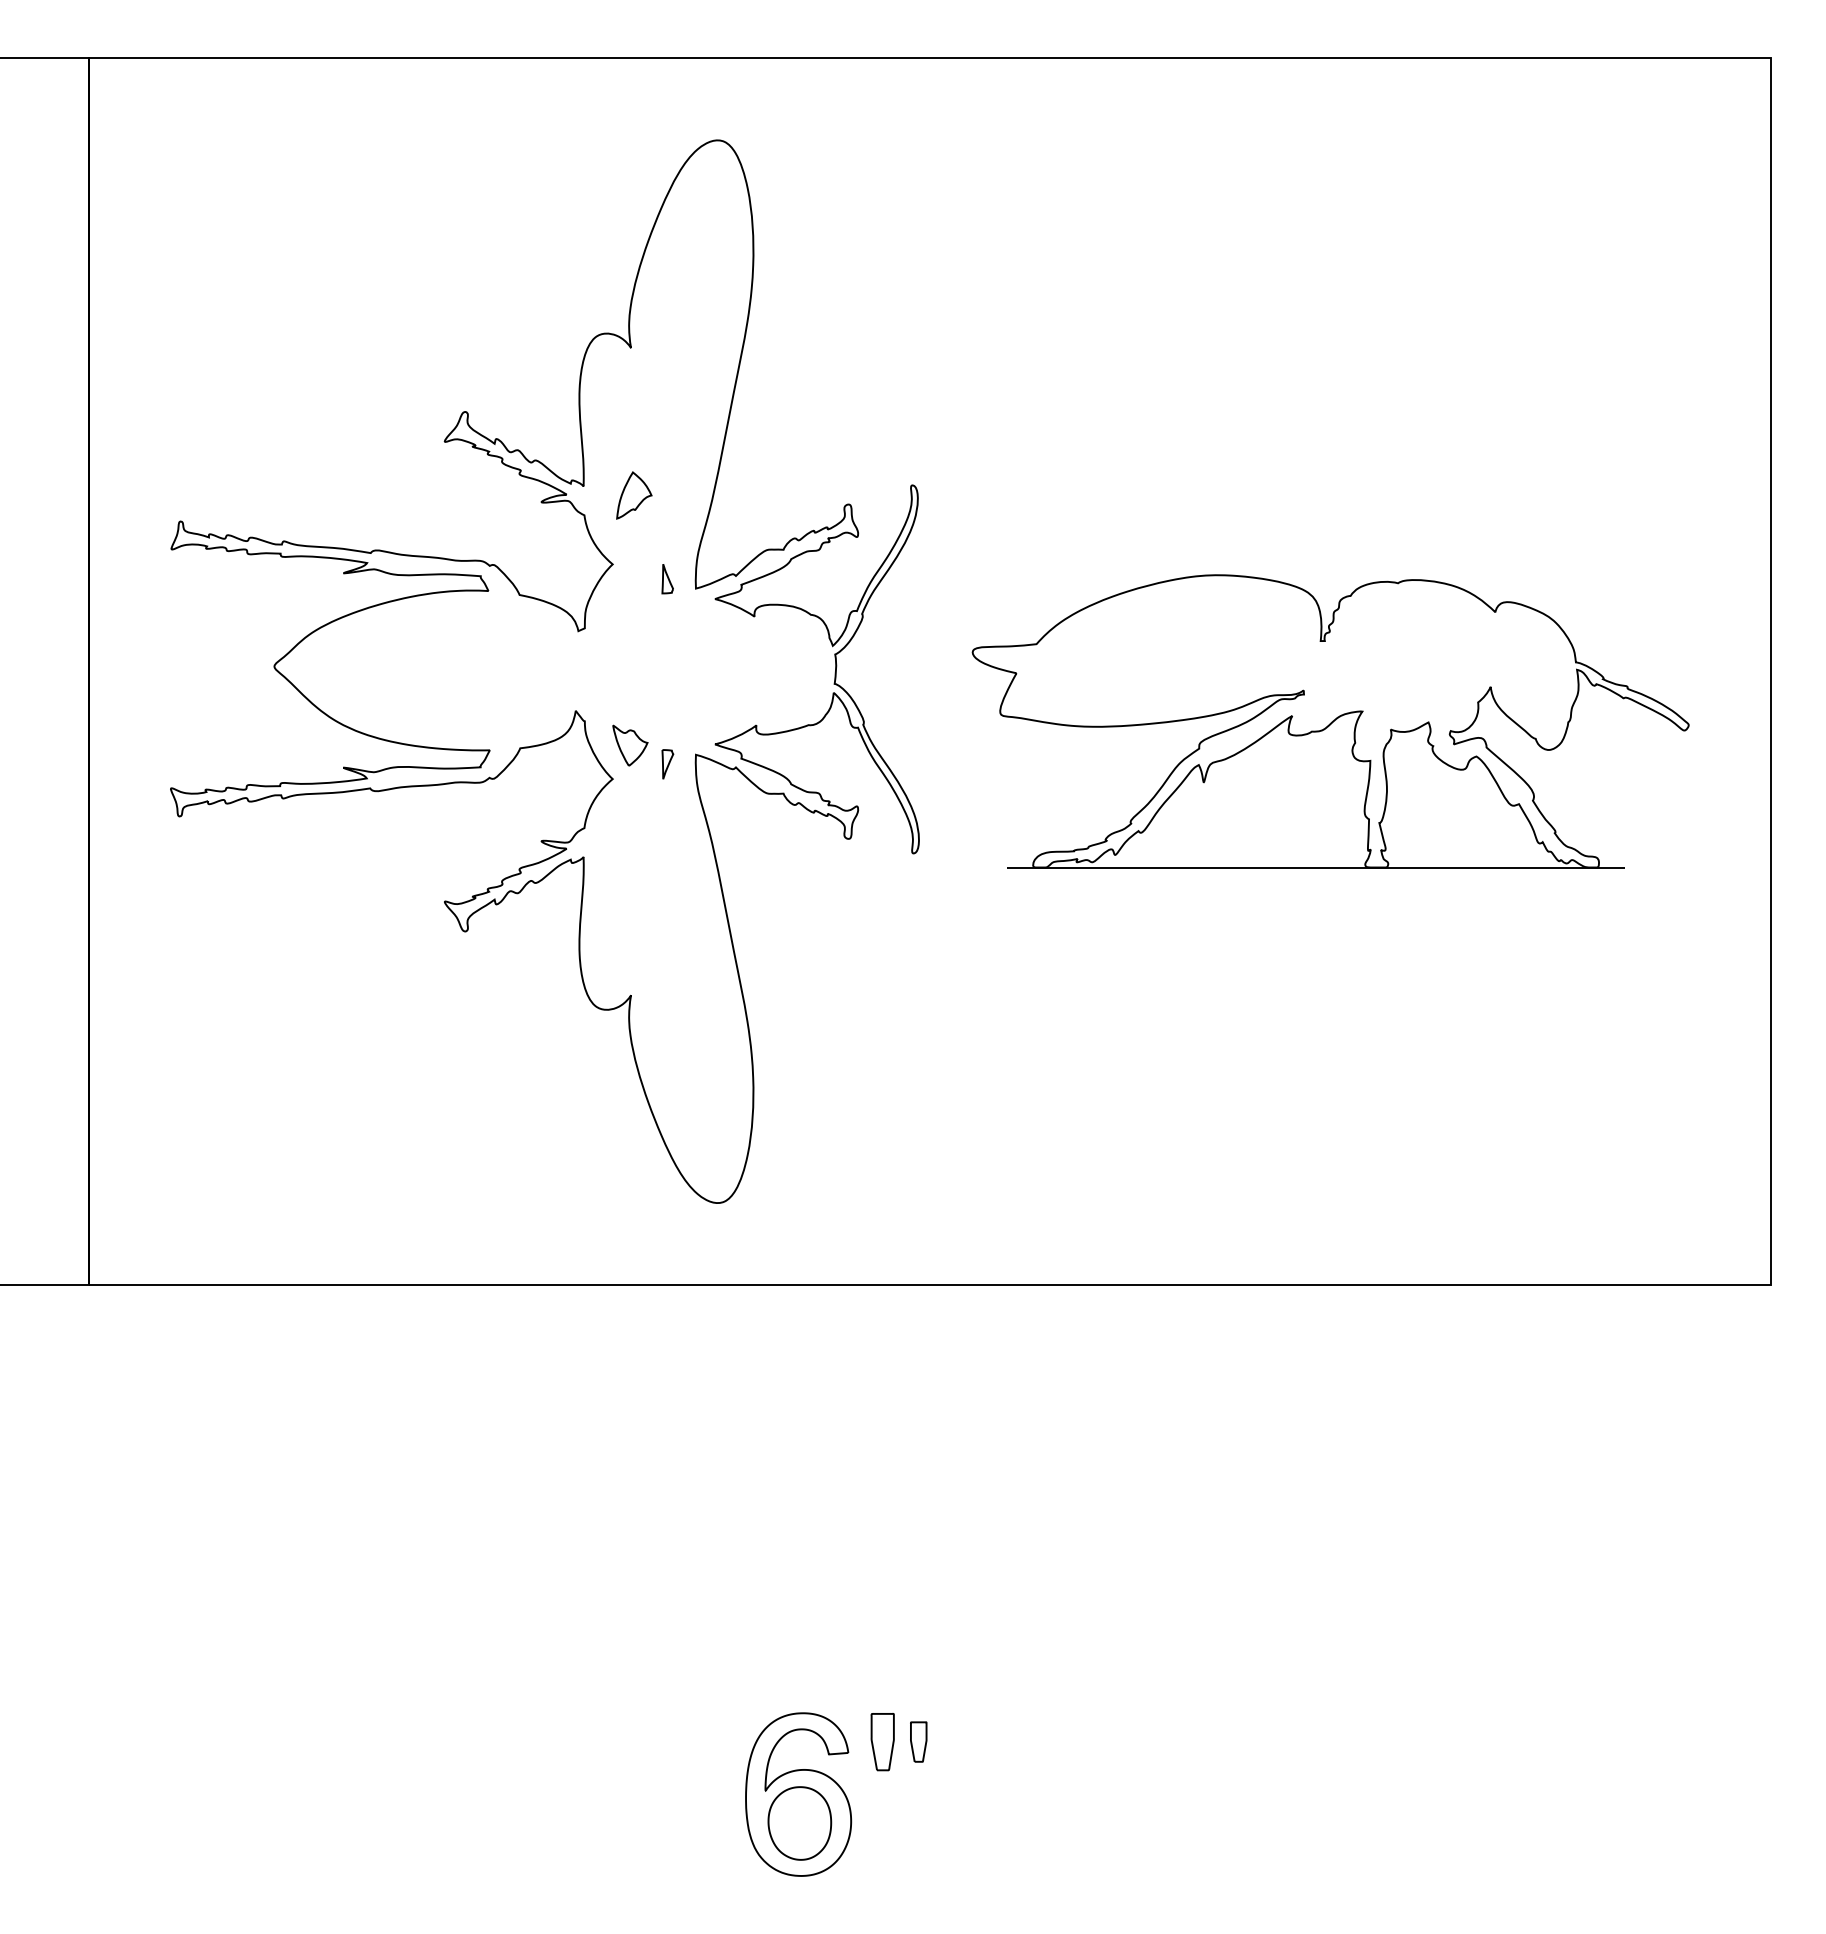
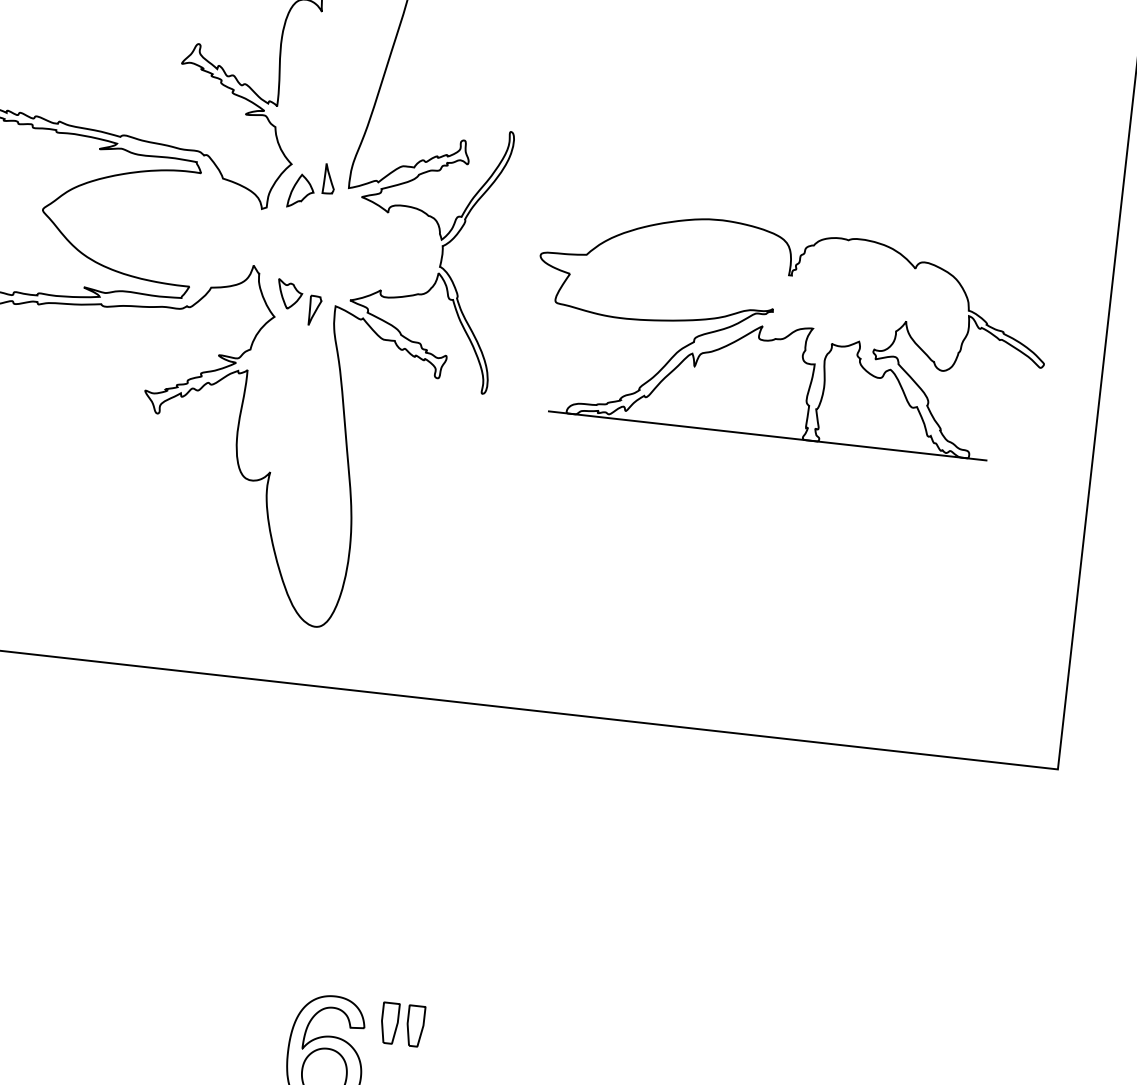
part: (634, 495) -> (301, 191), moved
part: (667, 578) -> (329, 178), size x1.43
part: (667, 764) -> (314, 310), size x1.43
part: (918, 1741) -> (415, 1025), size x1.43

